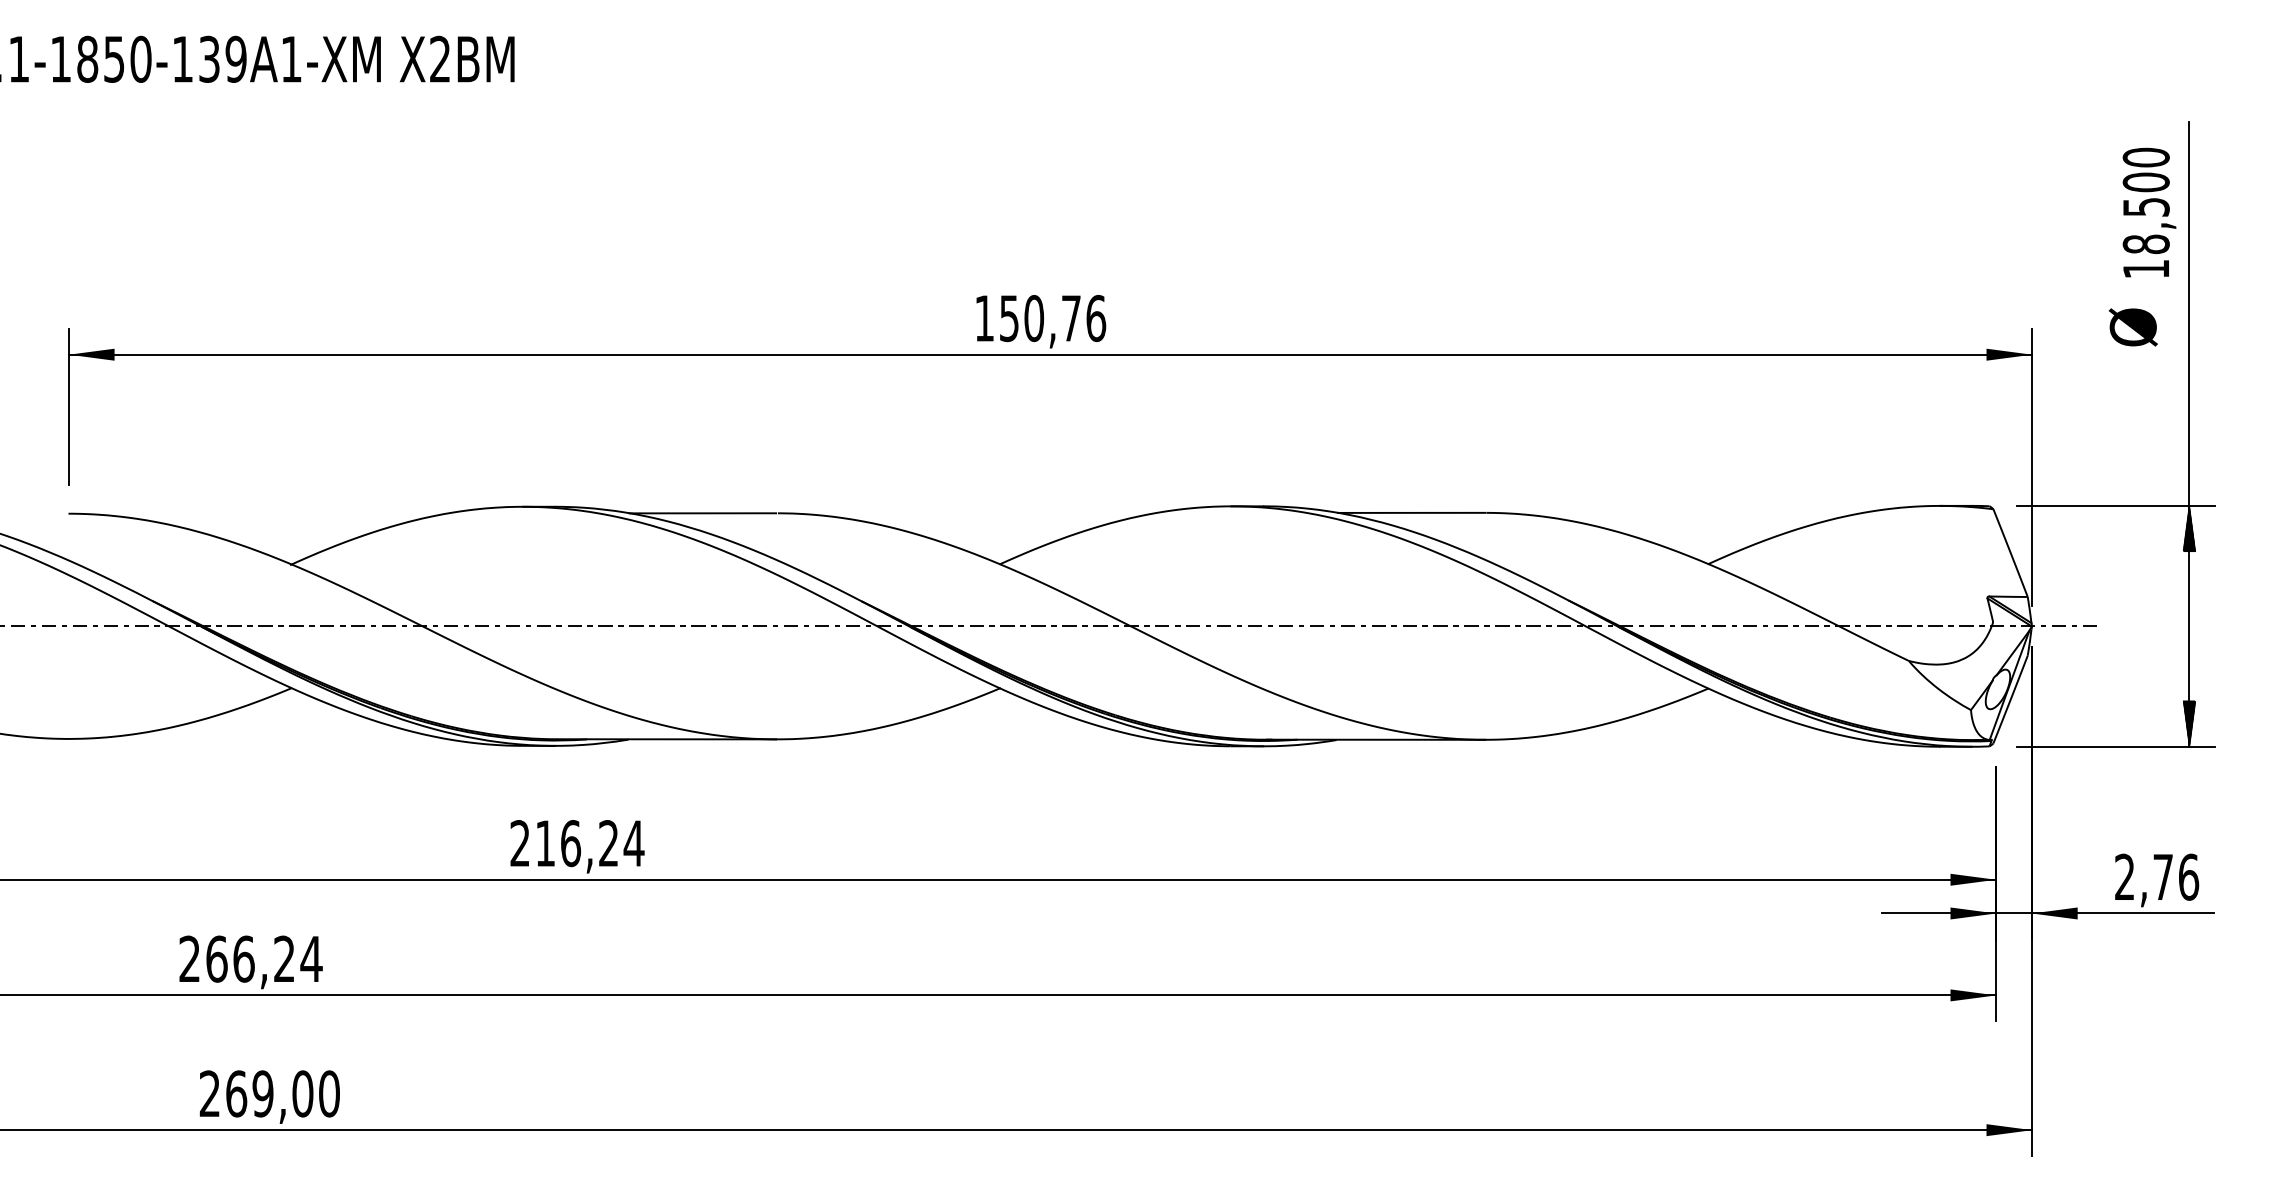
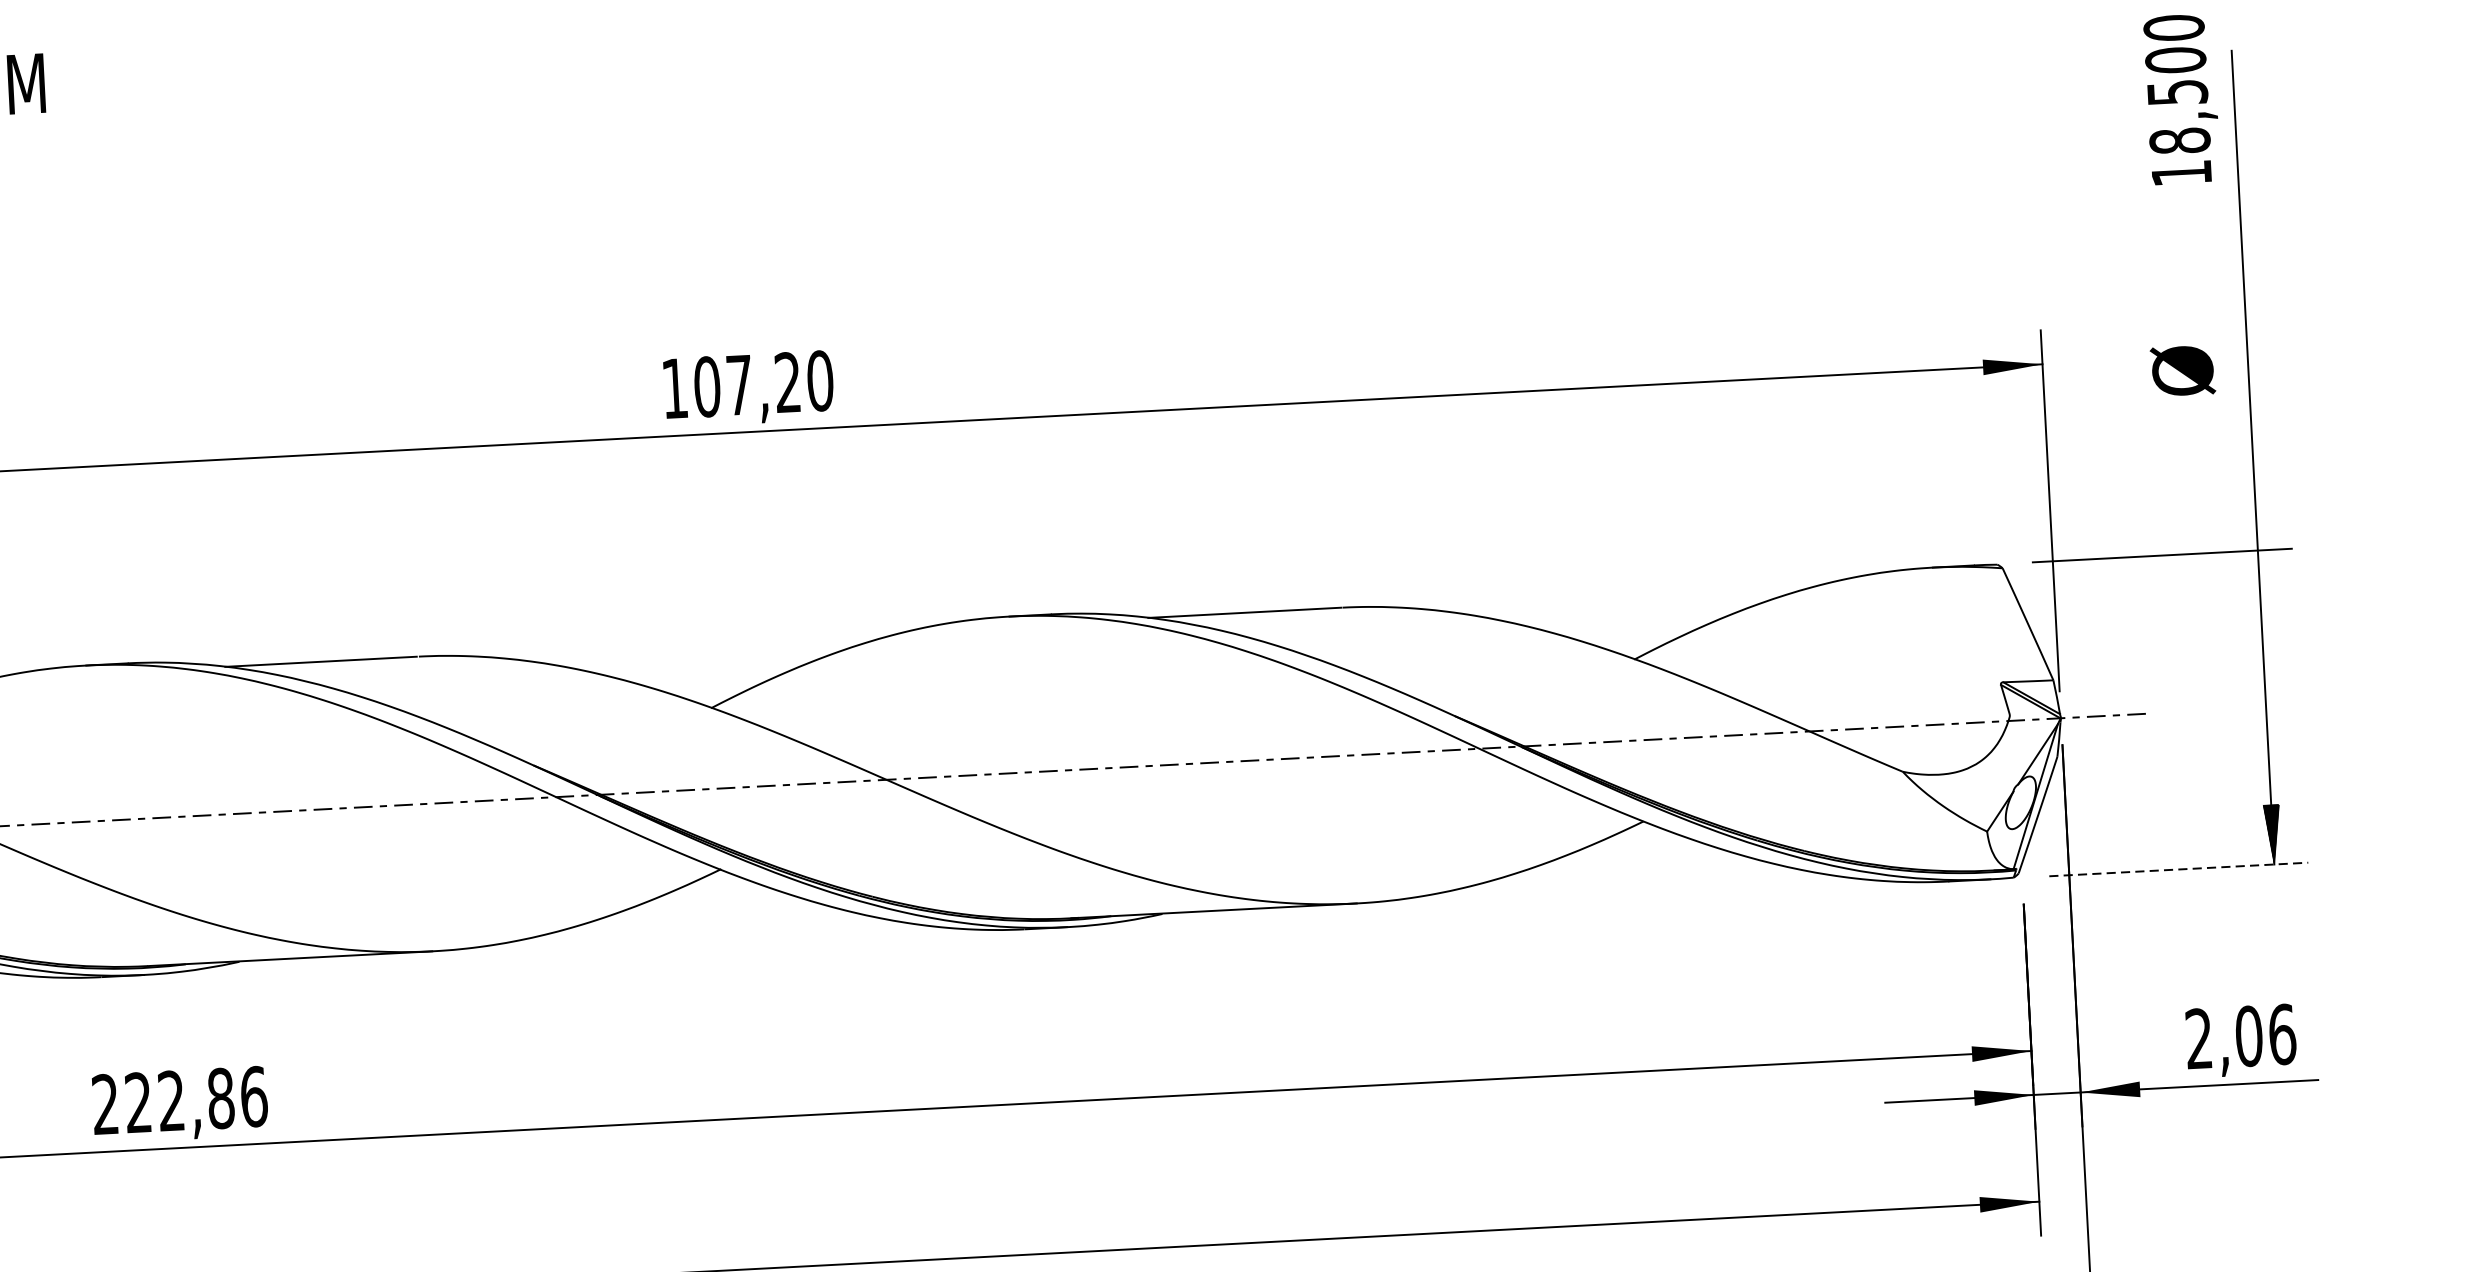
text: (2149, 212) -> (2182, 99), moved
text: (1052, 318) -> (763, 384), 150,76 -> 107,20
text: (2132, 327) -> (2181, 371), moved
hatch: (2189, 528) -> (2259, 580), removed
line: (2116, 746) -> (2179, 869), solid -> dashed
text: (589, 843) -> (195, 1099), 216,24 -> 222,86
text: (2163, 876) -> (2249, 1035), 2,76 -> 2,06

